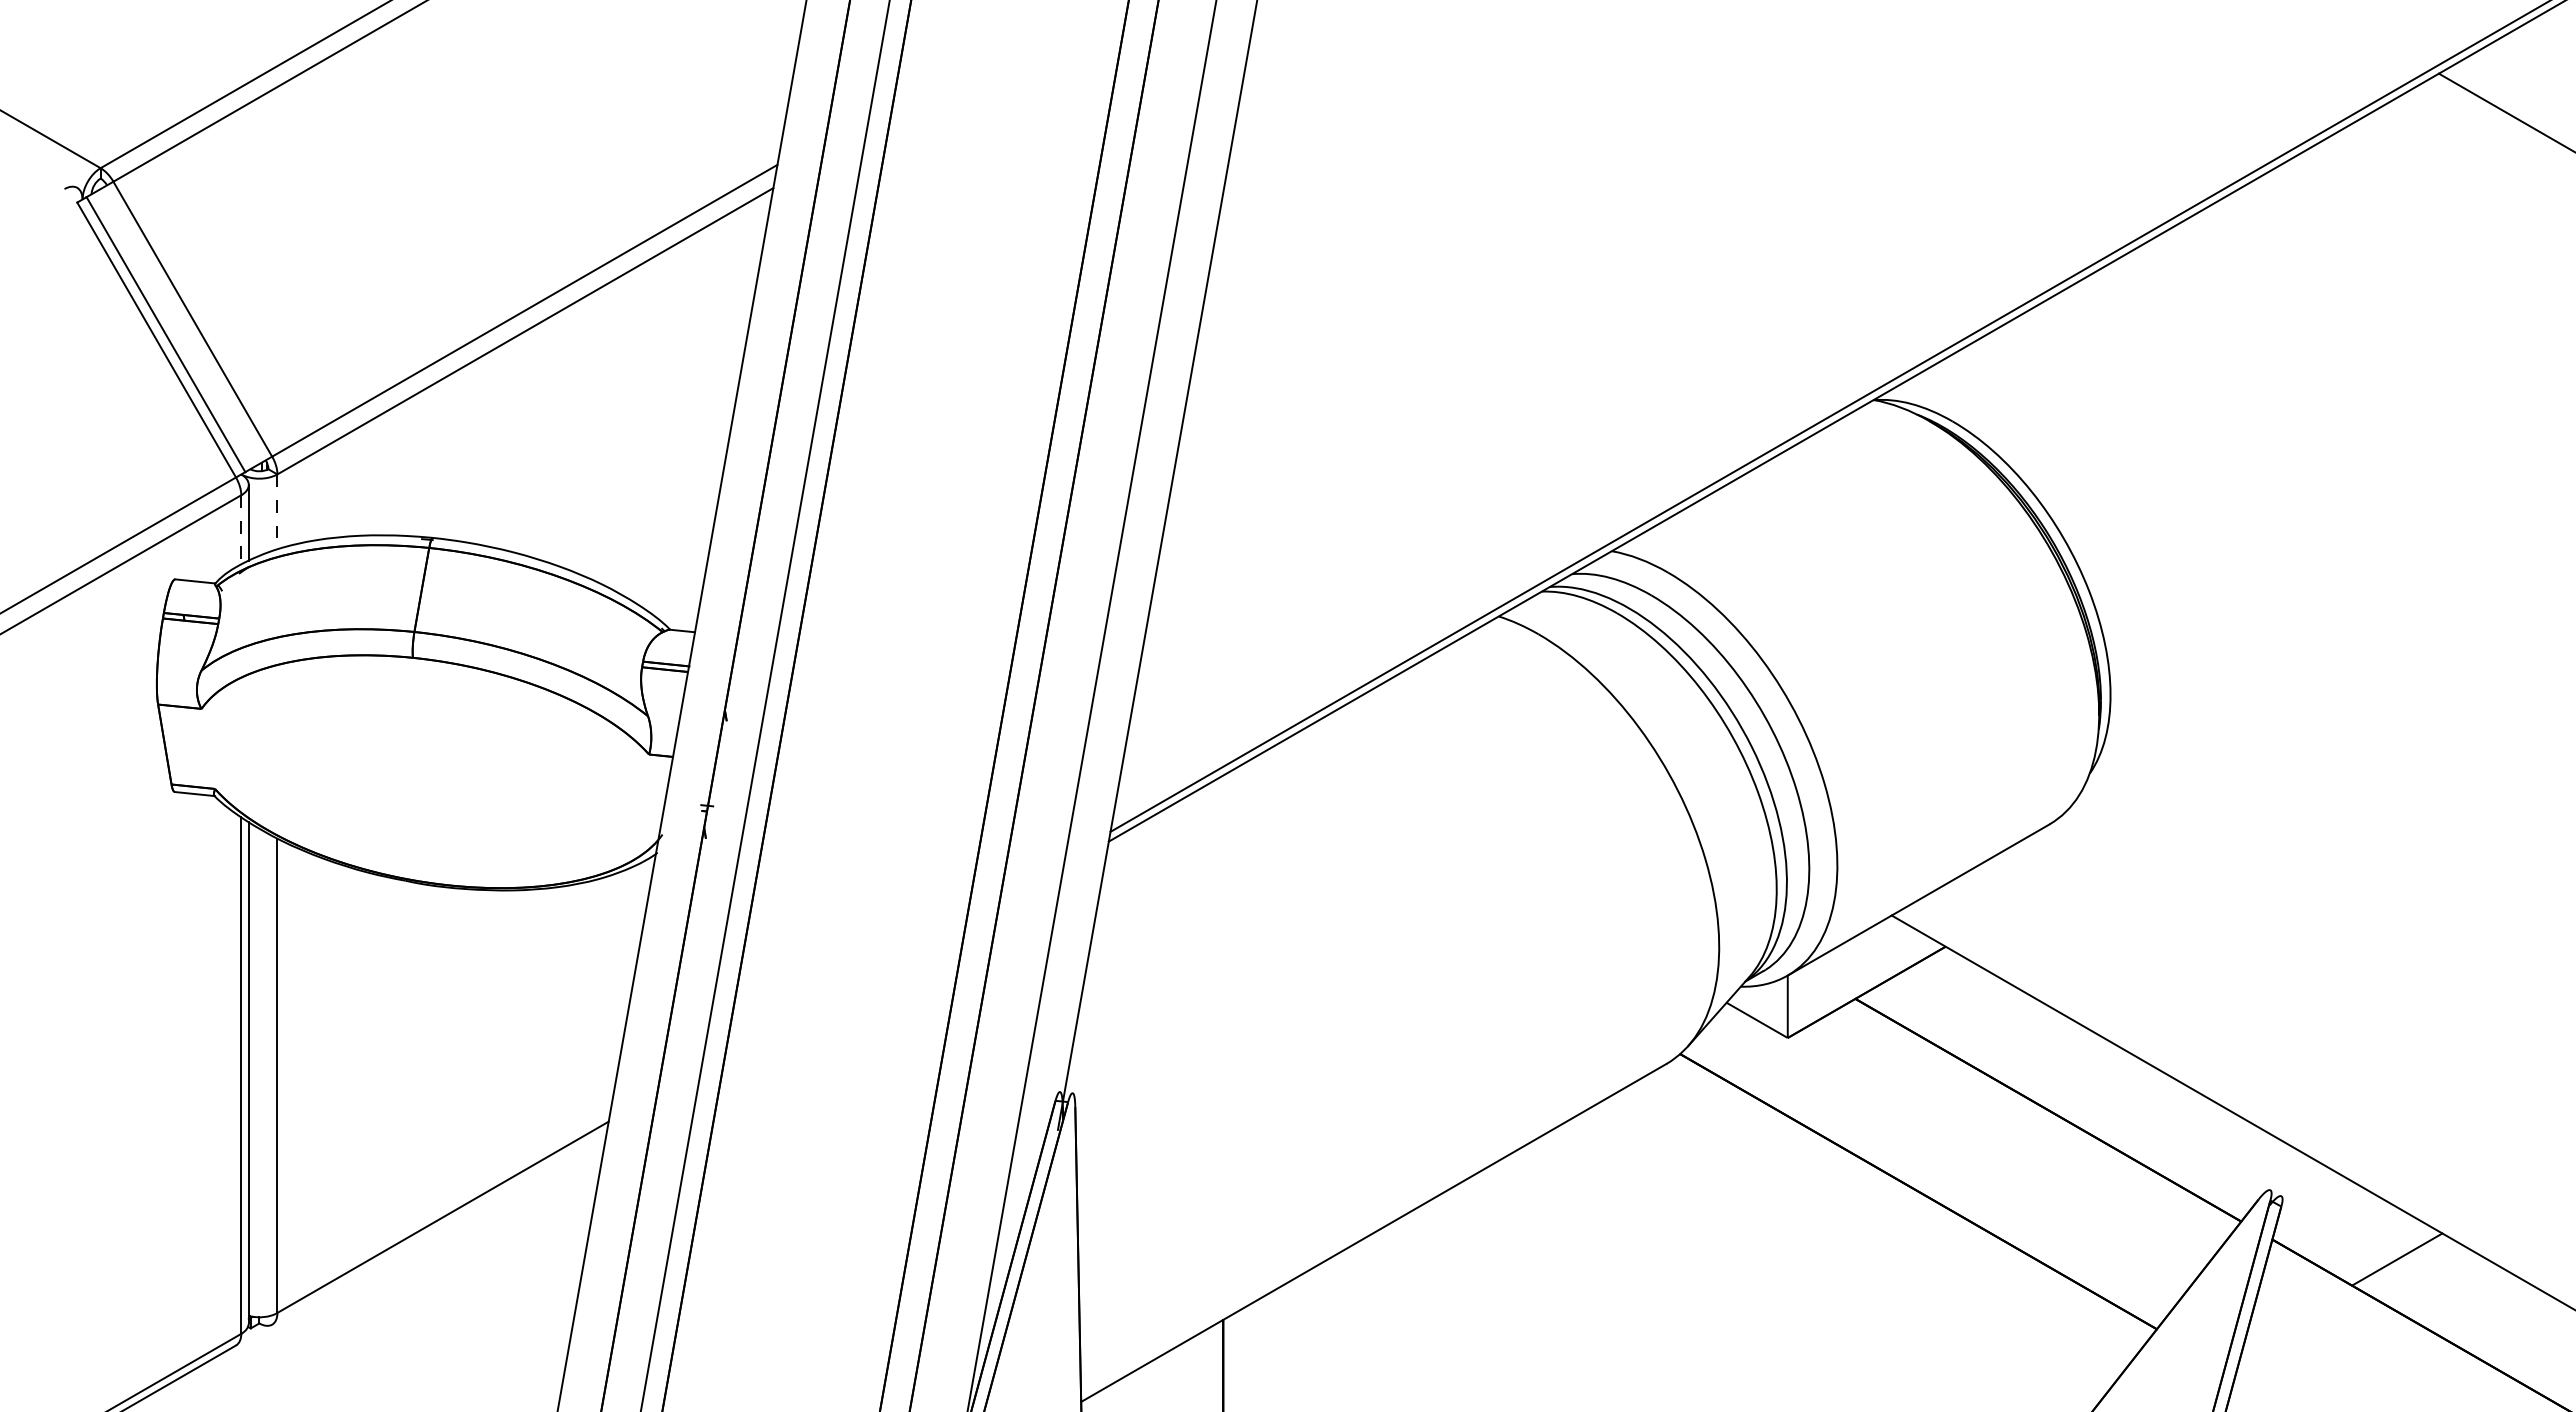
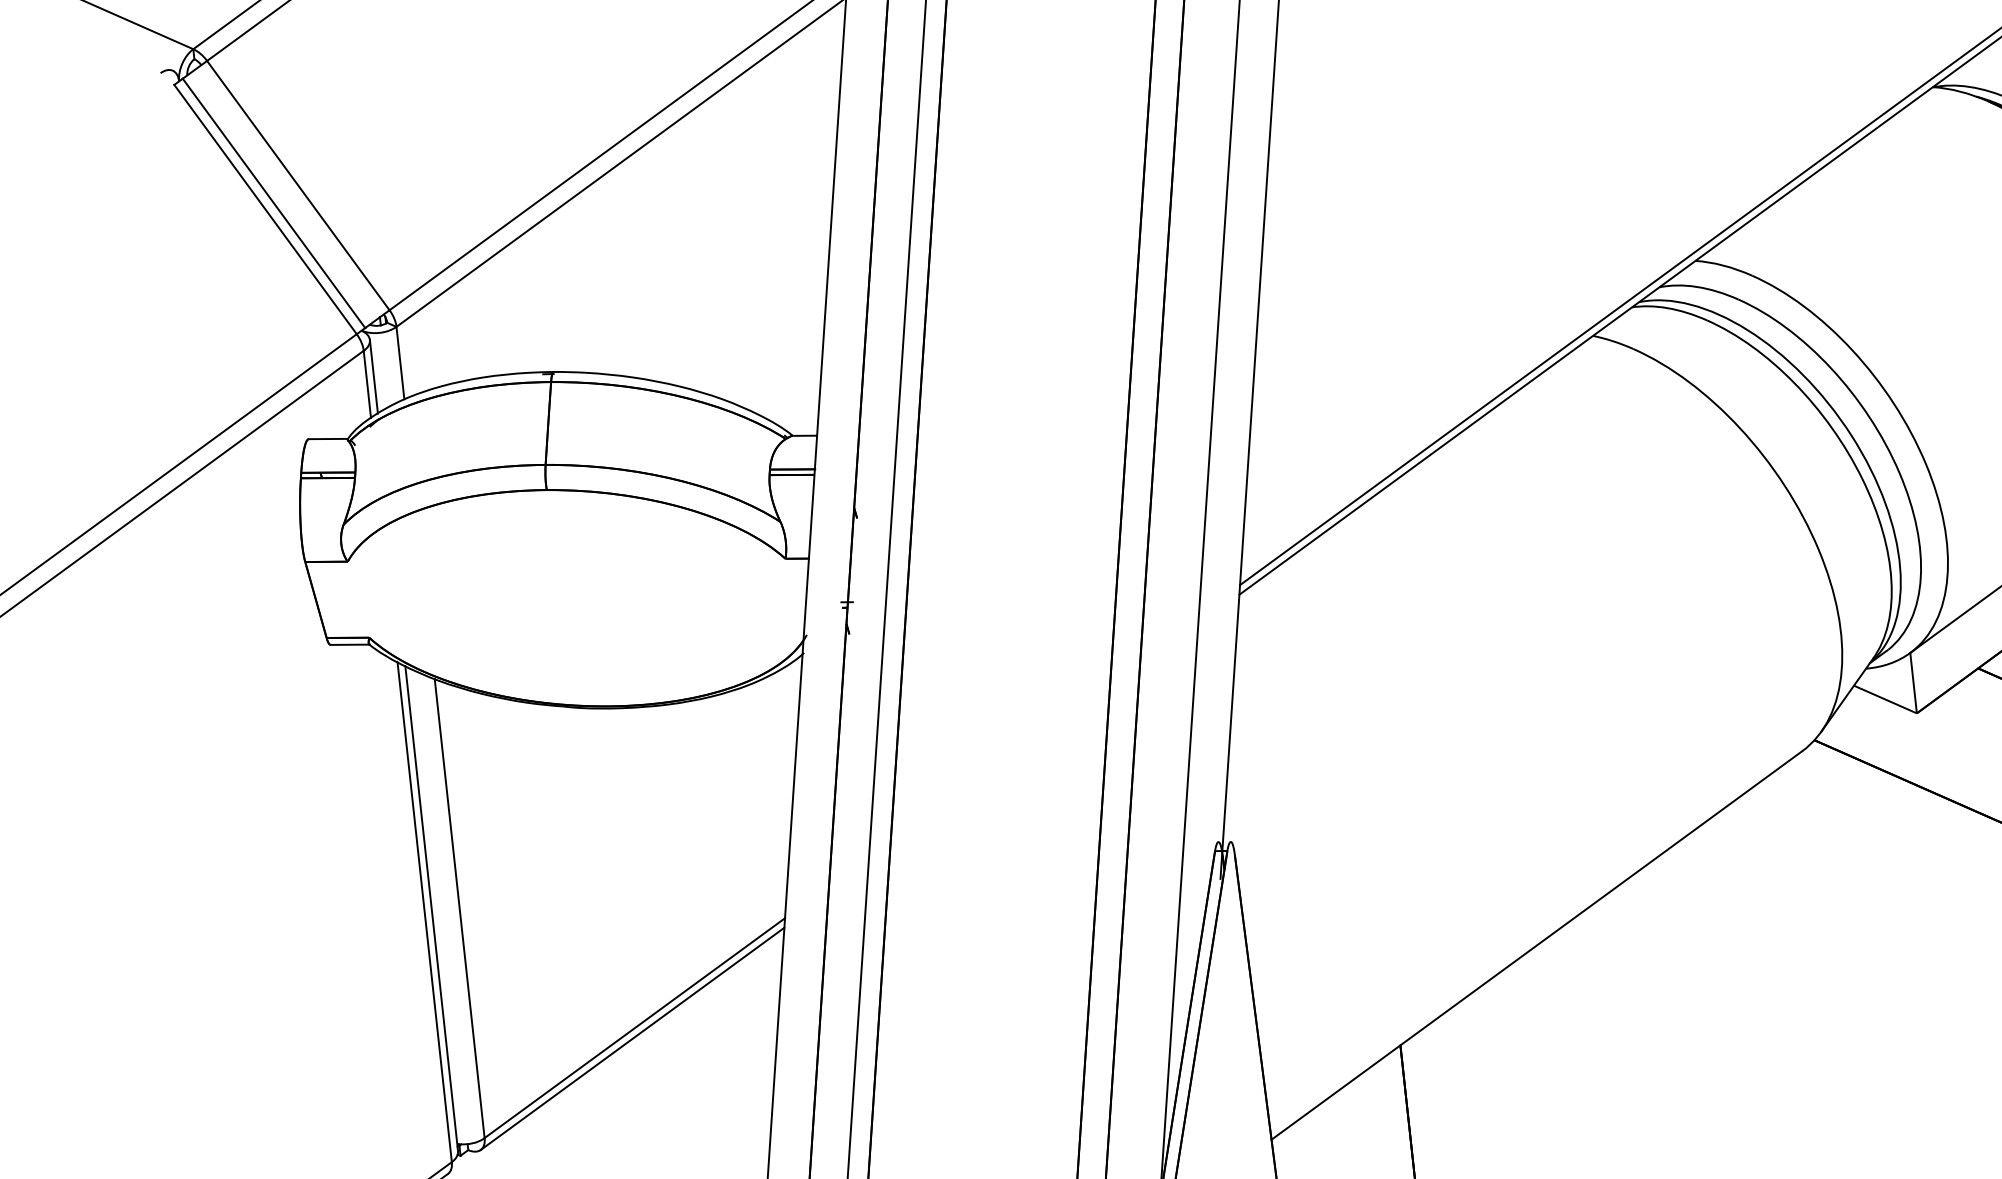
line: (277, 512) -> (400, 363), dashed -> solid
line: (241, 529) -> (367, 383), dashed -> solid
line: (439, 1227) -> (632, 1038), added

